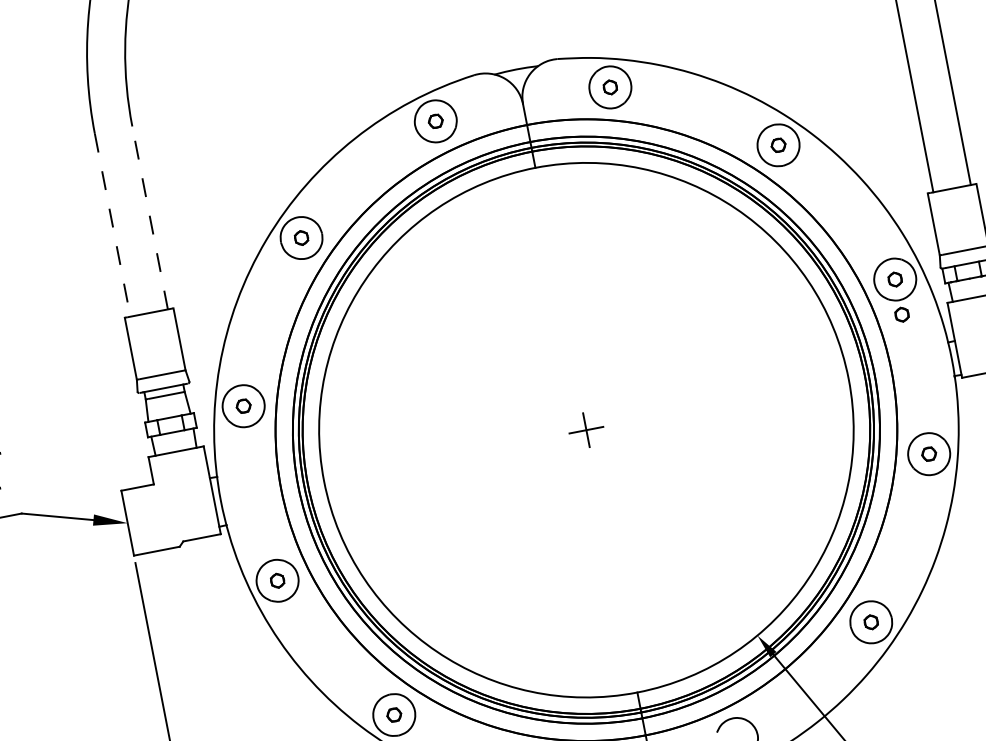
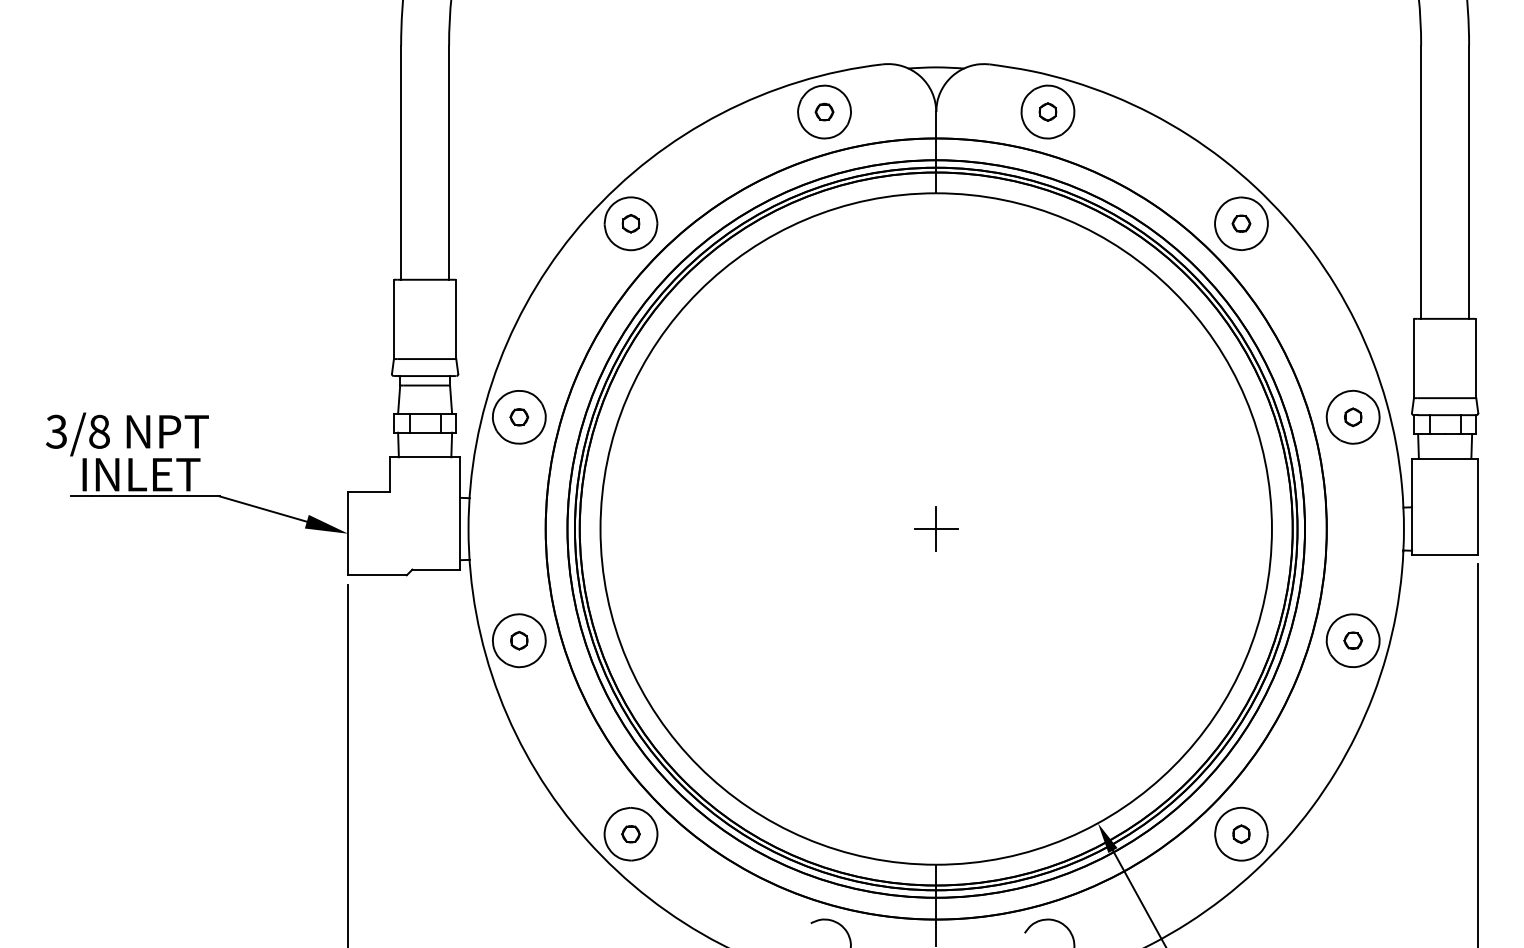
line: (150, 217) -> (449, 162), dashed -> solid
line: (113, 225) -> (401, 163), dashed -> solid
part: (902, 314) -> (1353, 462), removed

